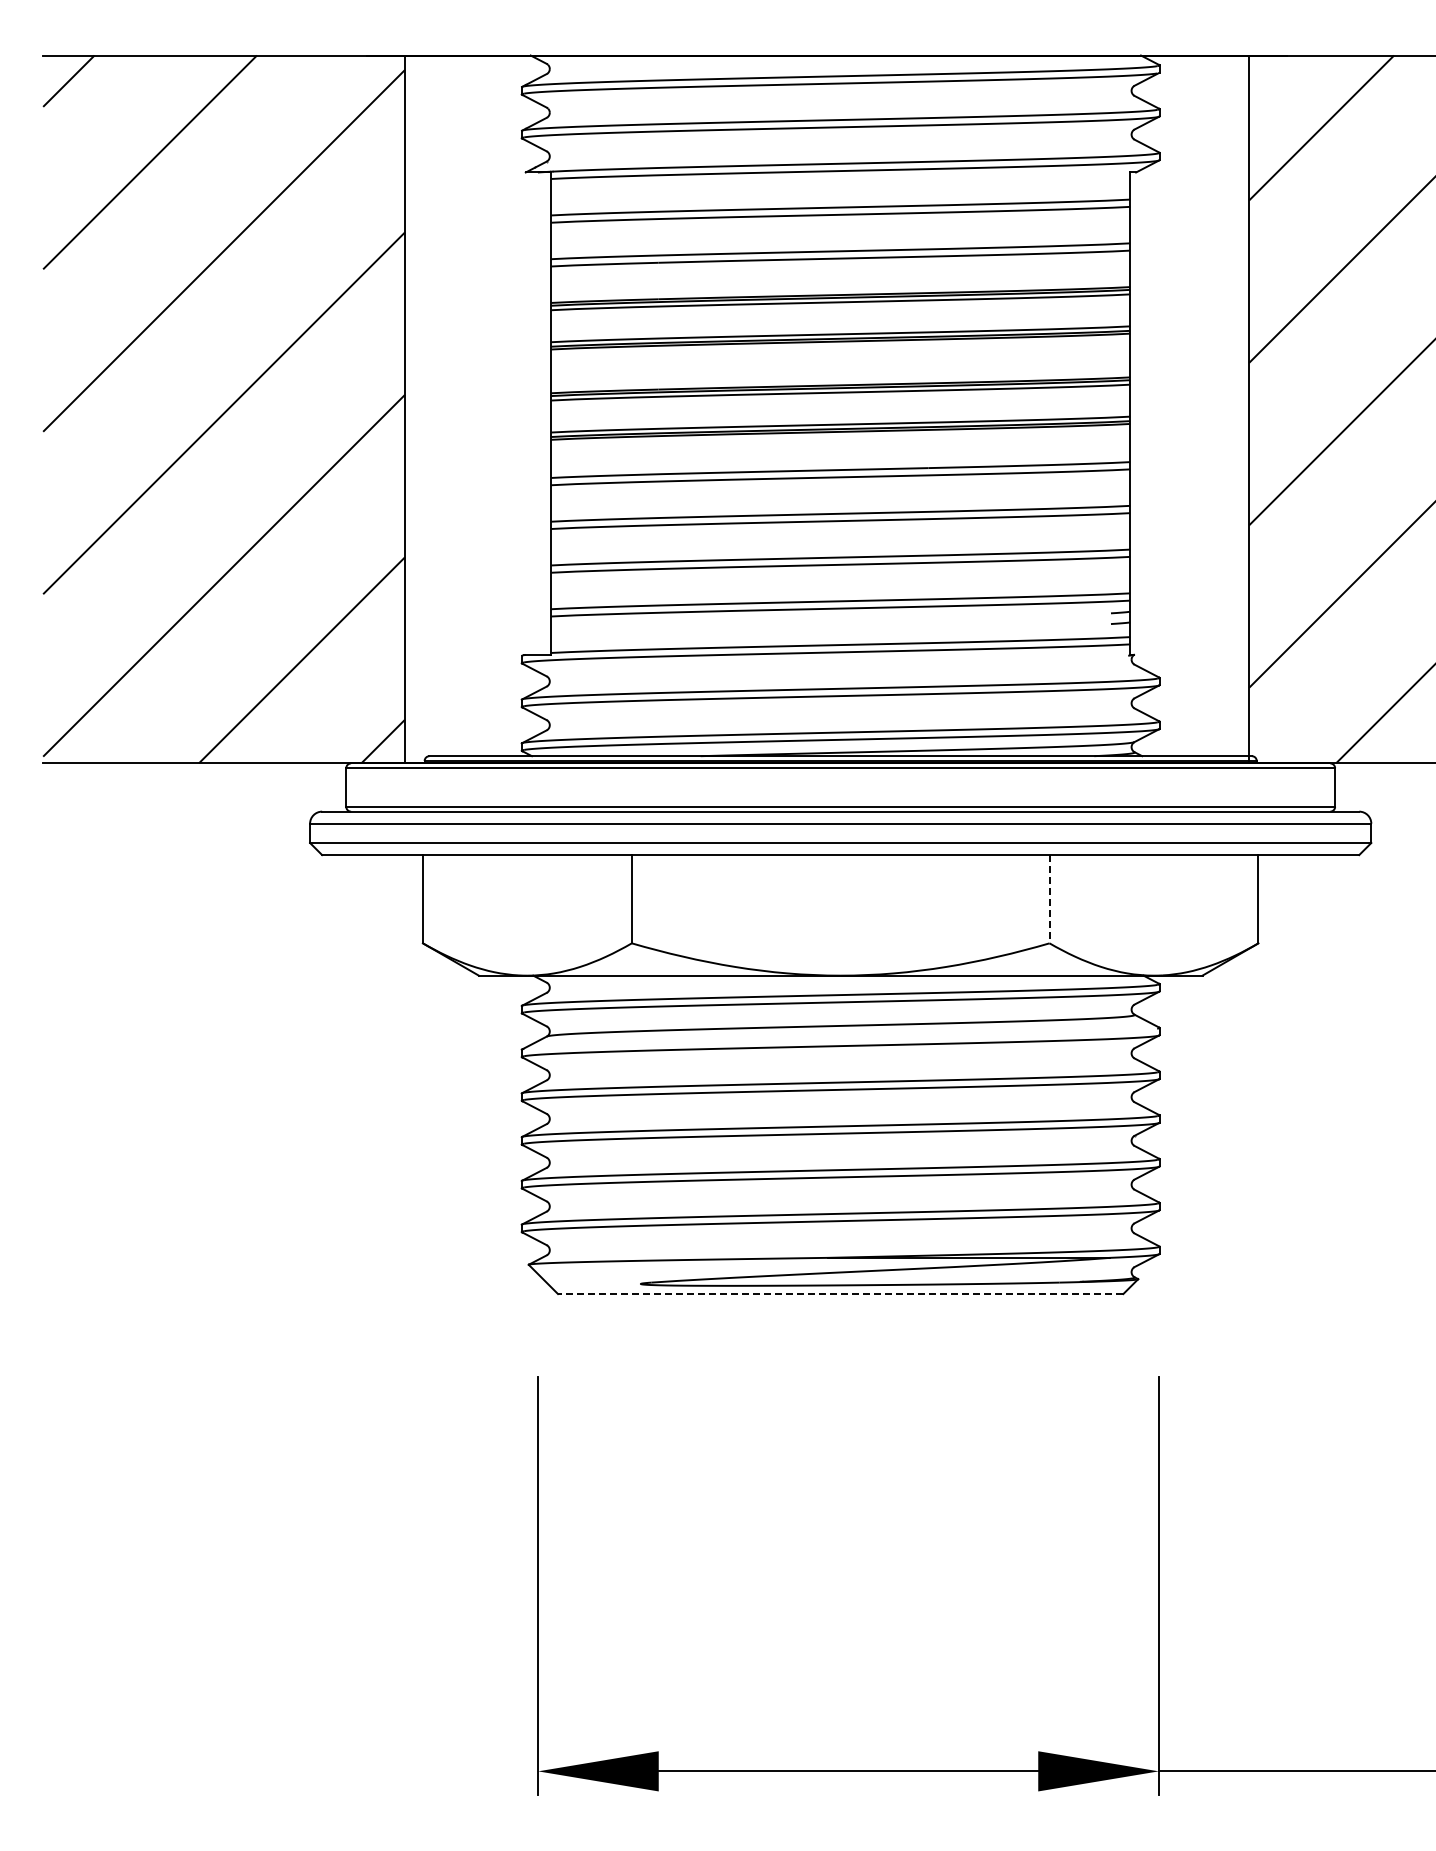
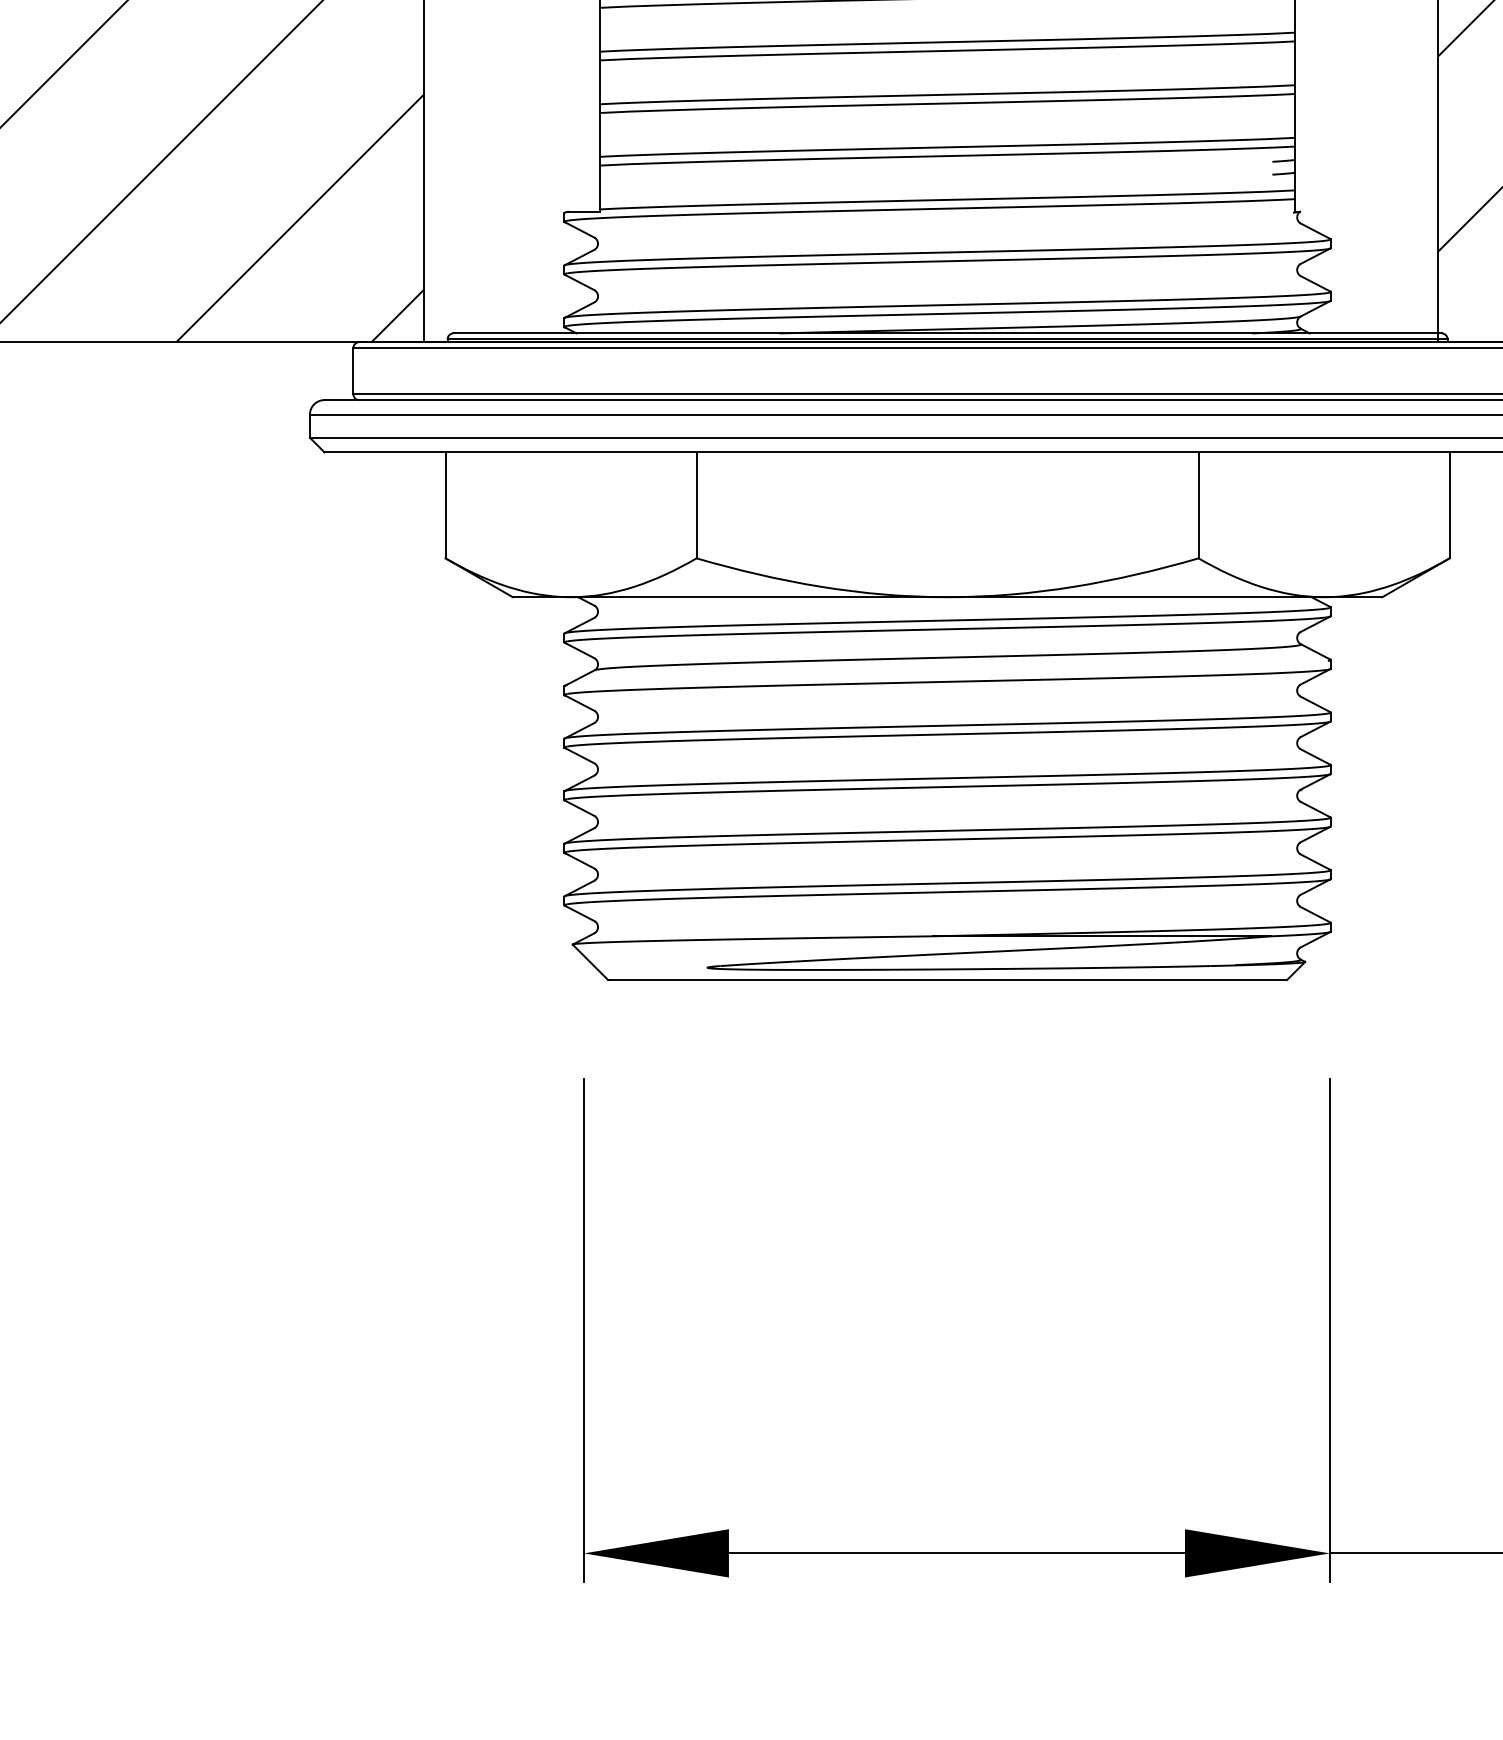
line: (1049, 899) -> (1198, 505), dashed -> solid
line: (840, 1294) -> (947, 980), dashed -> solid

